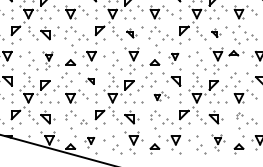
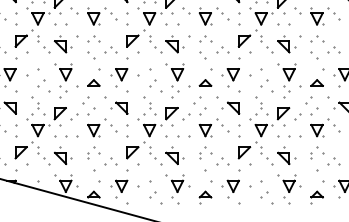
part: (239, 28) -> (317, 38), size x0.71
part: (131, 33) -> (174, 44), size x1.43
part: (215, 33) -> (286, 44), size x1.67
part: (68, 41) -> (91, 55), size x0.62
part: (152, 41) -> (202, 55), size x0.62
part: (233, 52) -> (316, 82), moved
part: (173, 58) -> (230, 77), size x1.43
part: (47, 60) -> (63, 80), size x1.43
part: (90, 80) -> (119, 107), size x1.67
part: (160, 95) -> (213, 127), size x1.67
part: (239, 114) -> (317, 152), size x1.67
part: (83, 121) -> (110, 161), size x1.67
part: (90, 141) -> (119, 188), size x1.43
part: (218, 142) -> (289, 189), size x1.43

